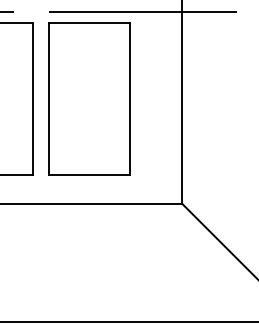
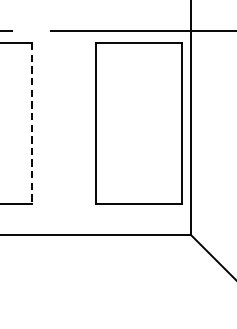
part: (89, 98) -> (139, 123), moved
line: (32, 99) -> (32, 124), solid -> dashed

